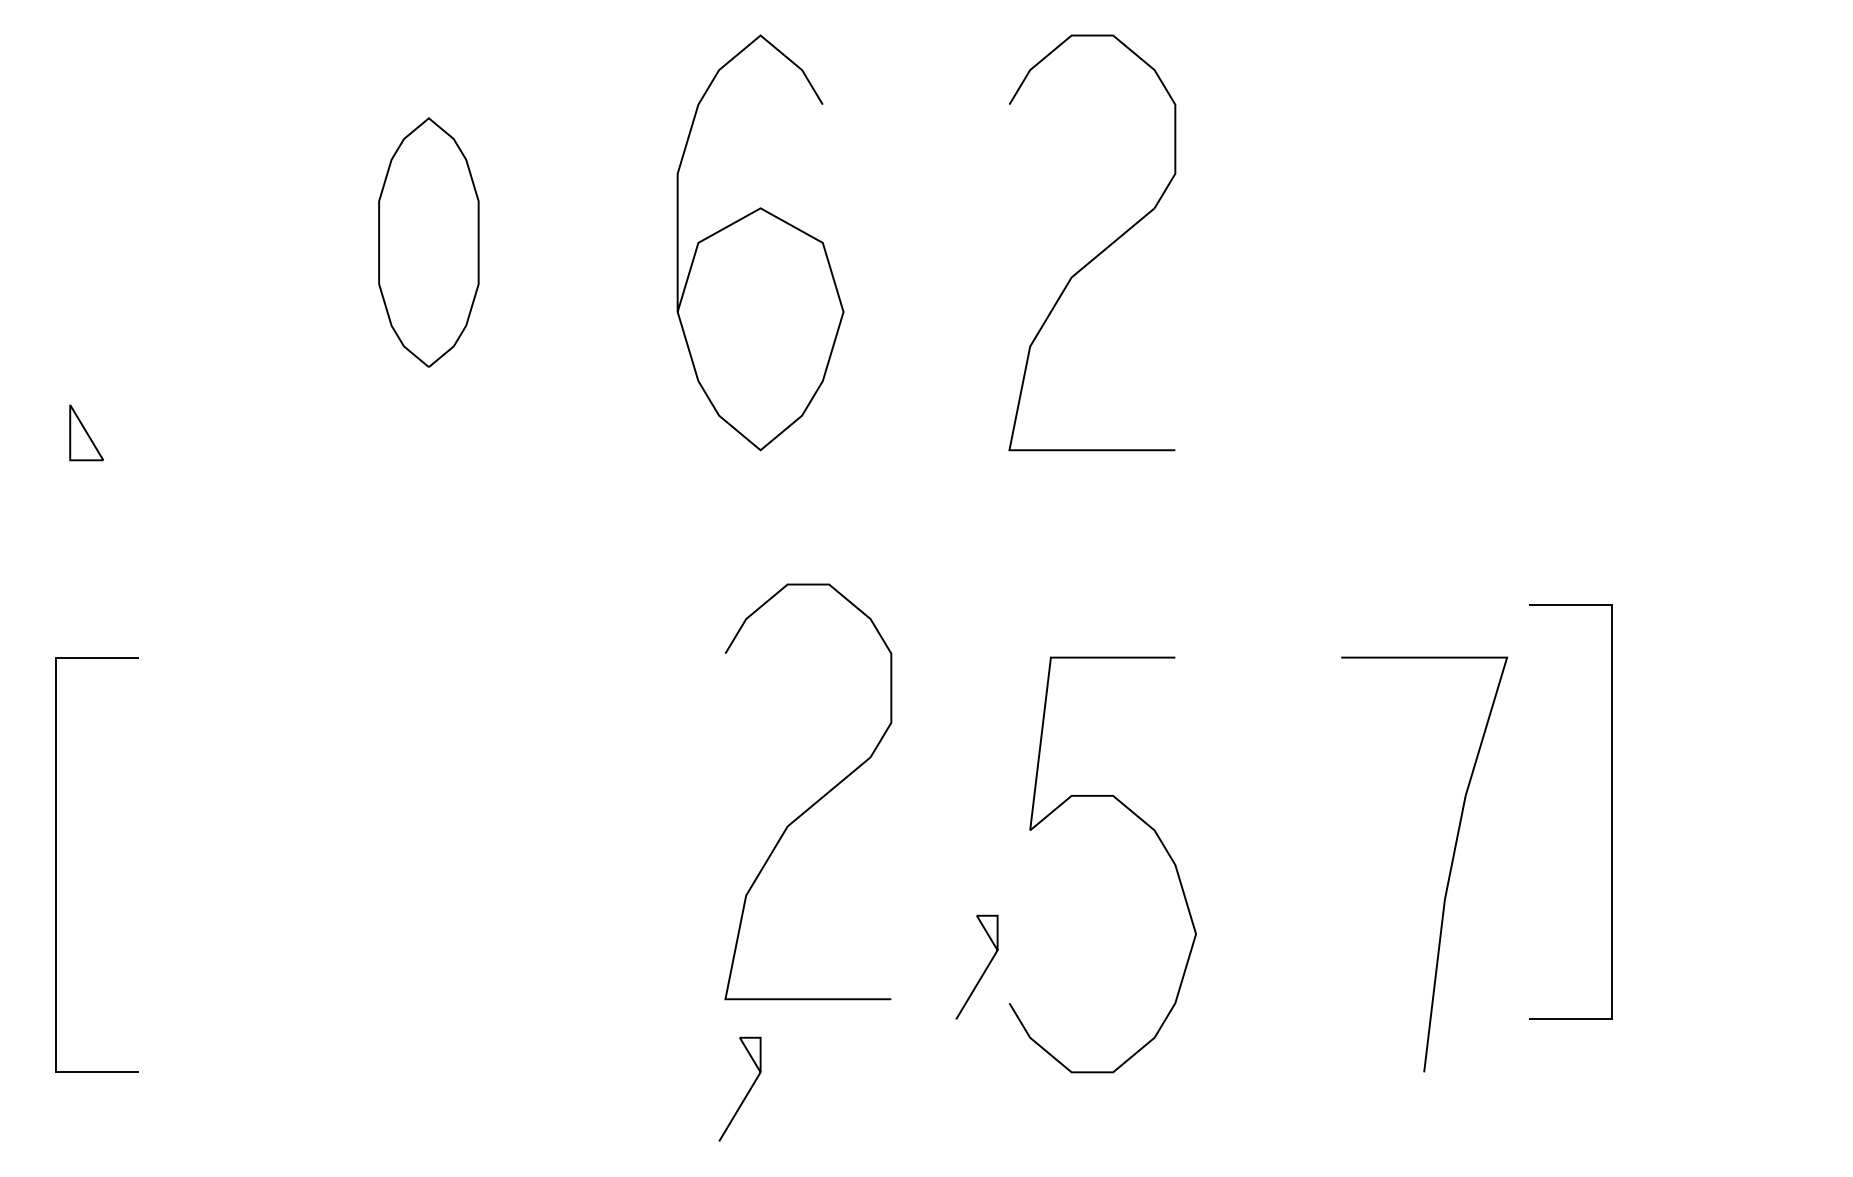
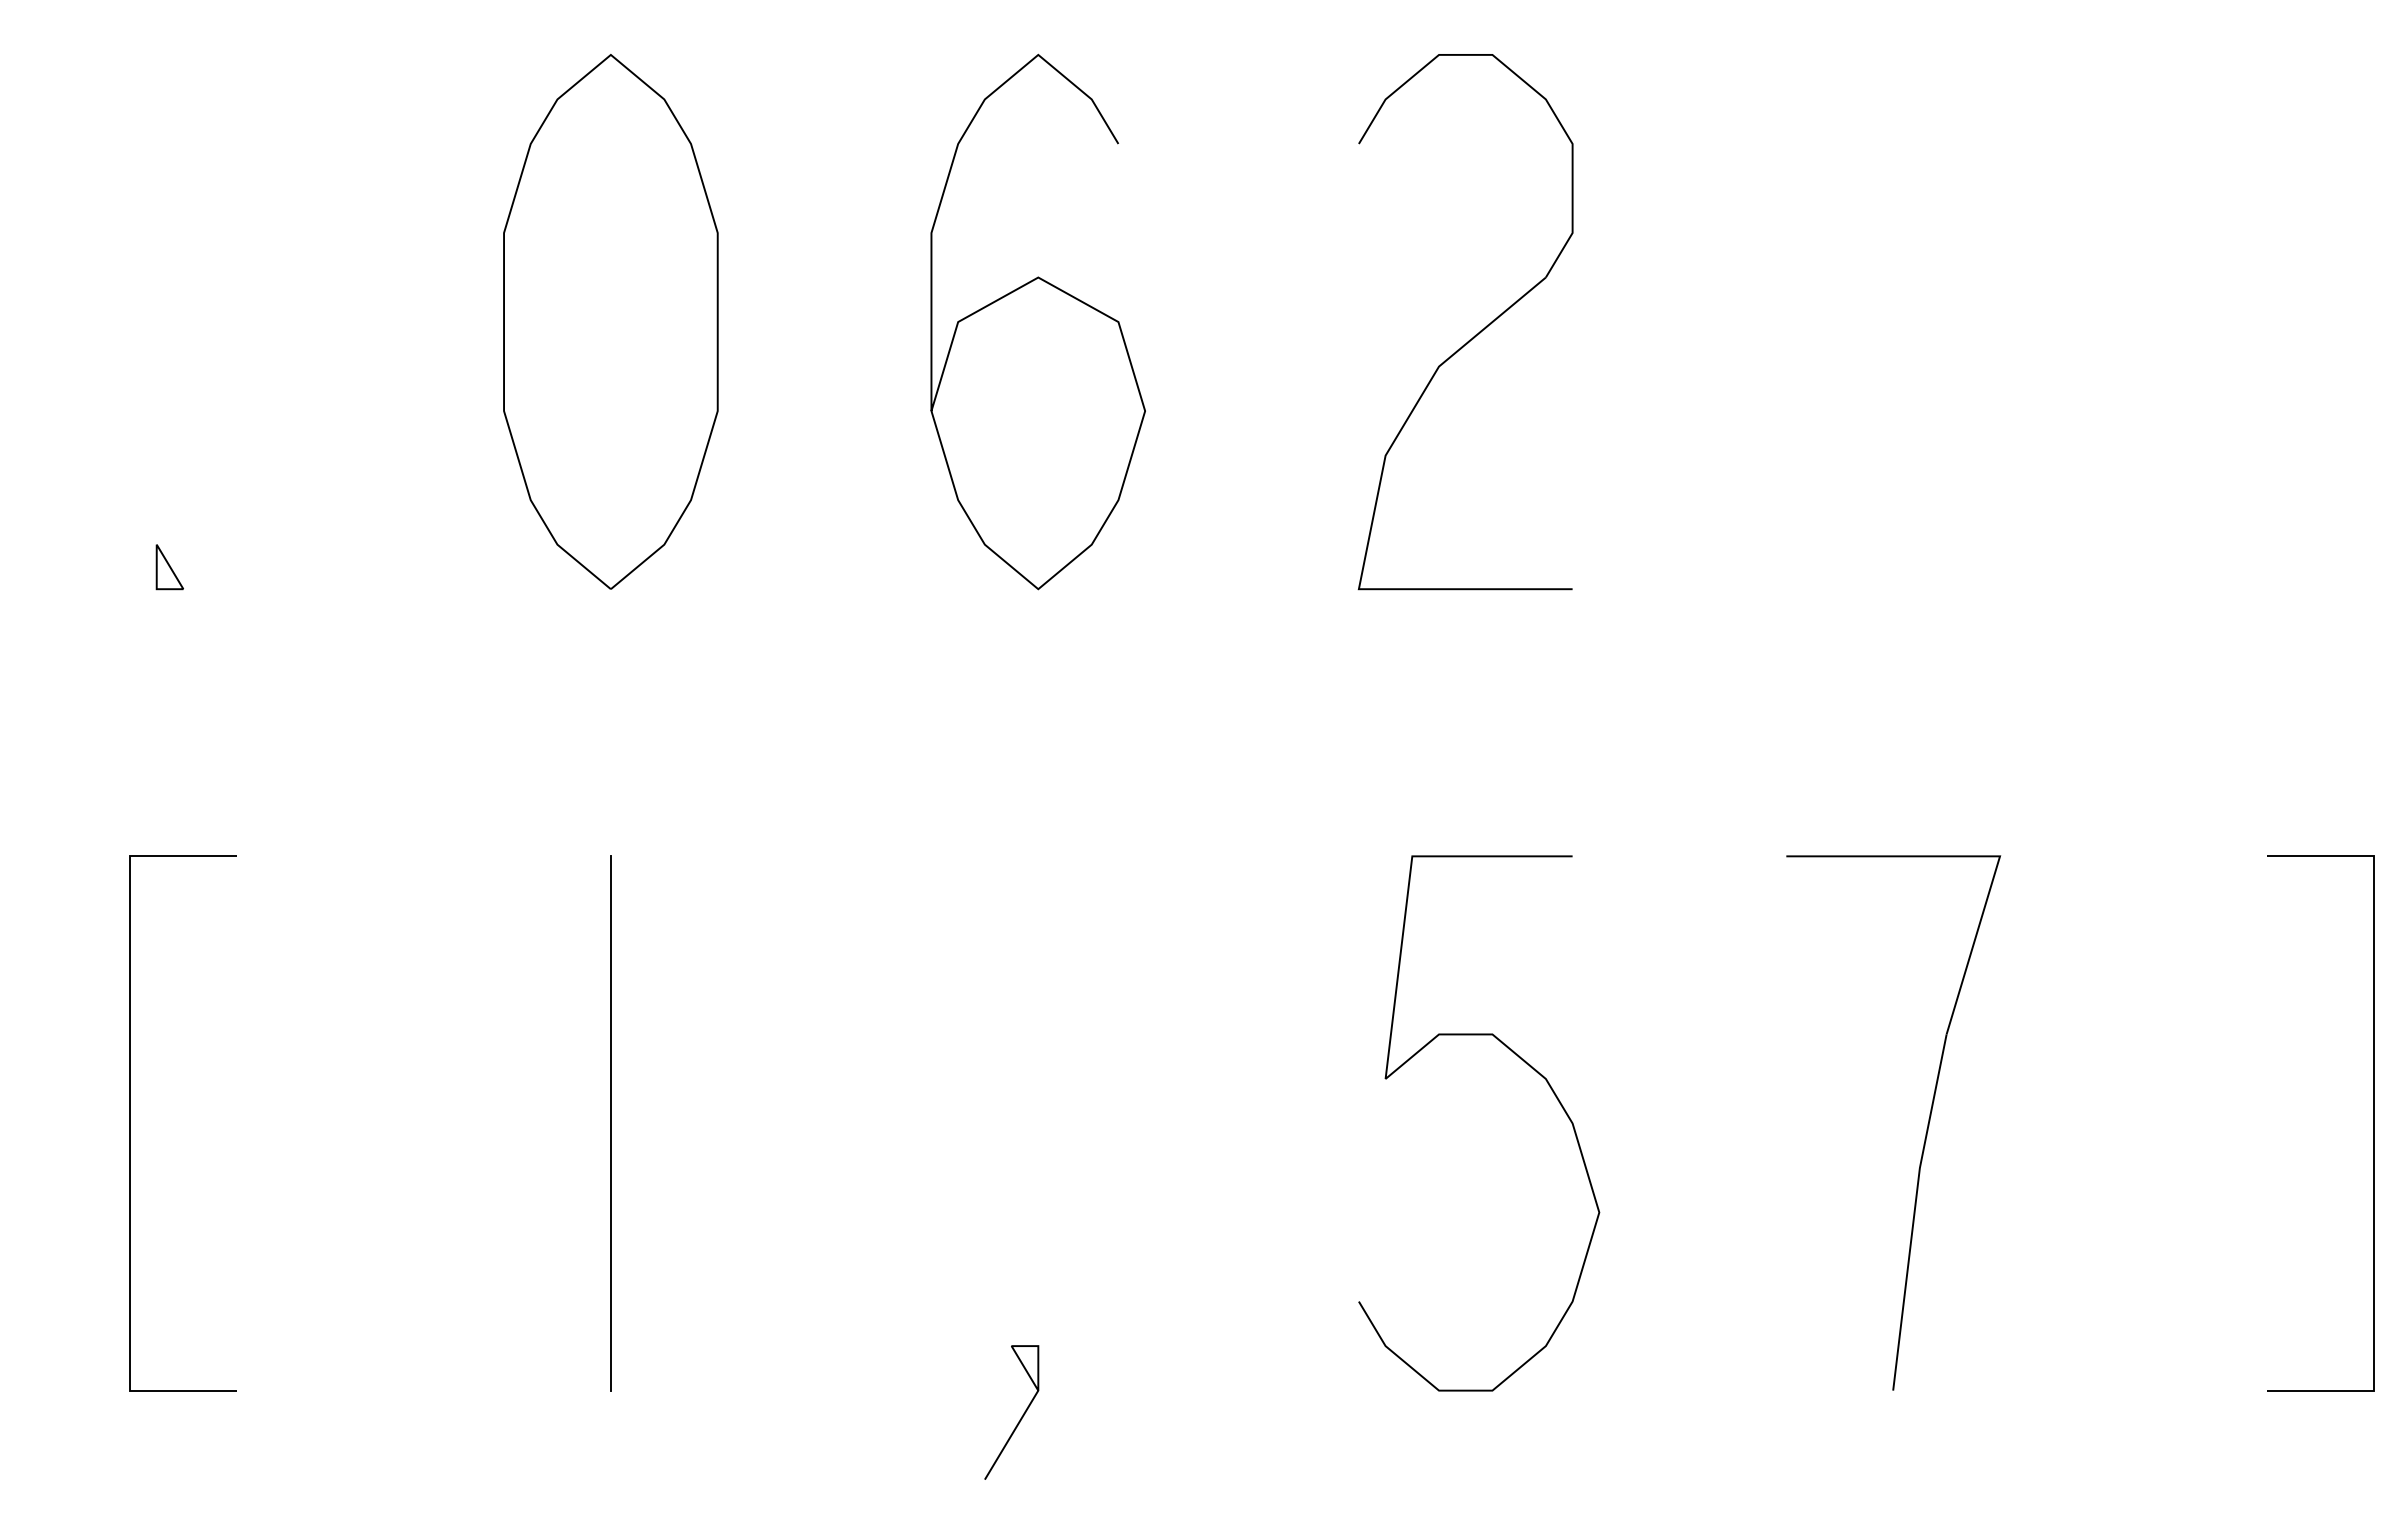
part: (428, 242) -> (610, 321), size x1.67
part: (86, 433) -> (169, 567), size x0.62
part: (814, 802) -> (1107, 1043), removed
line: (1611, 811) -> (2372, 1122), moved
line: (428, 864) -> (610, 1122), added
line: (983, 971) -> (1325, 1260), removed

